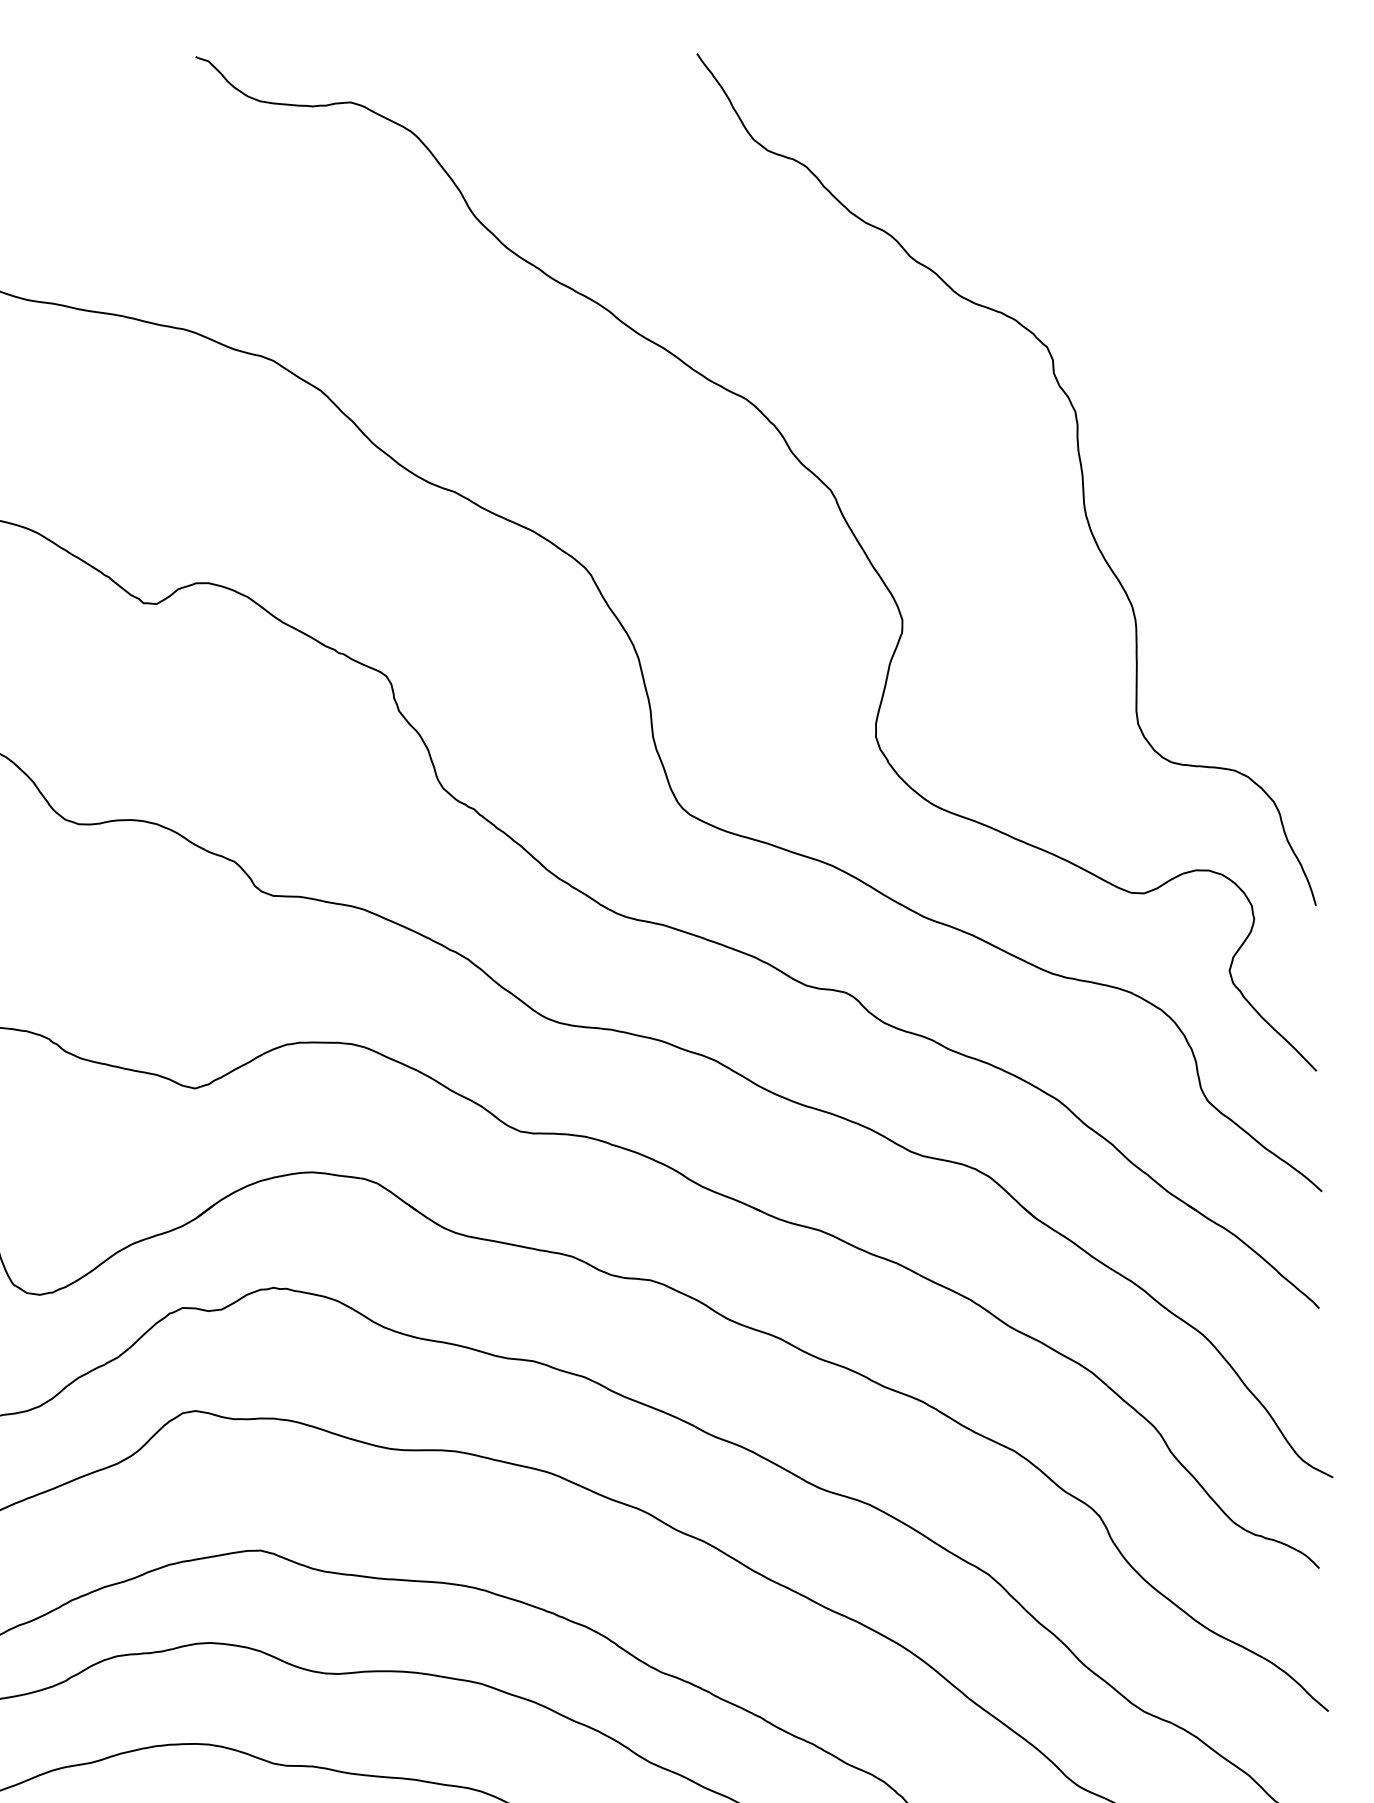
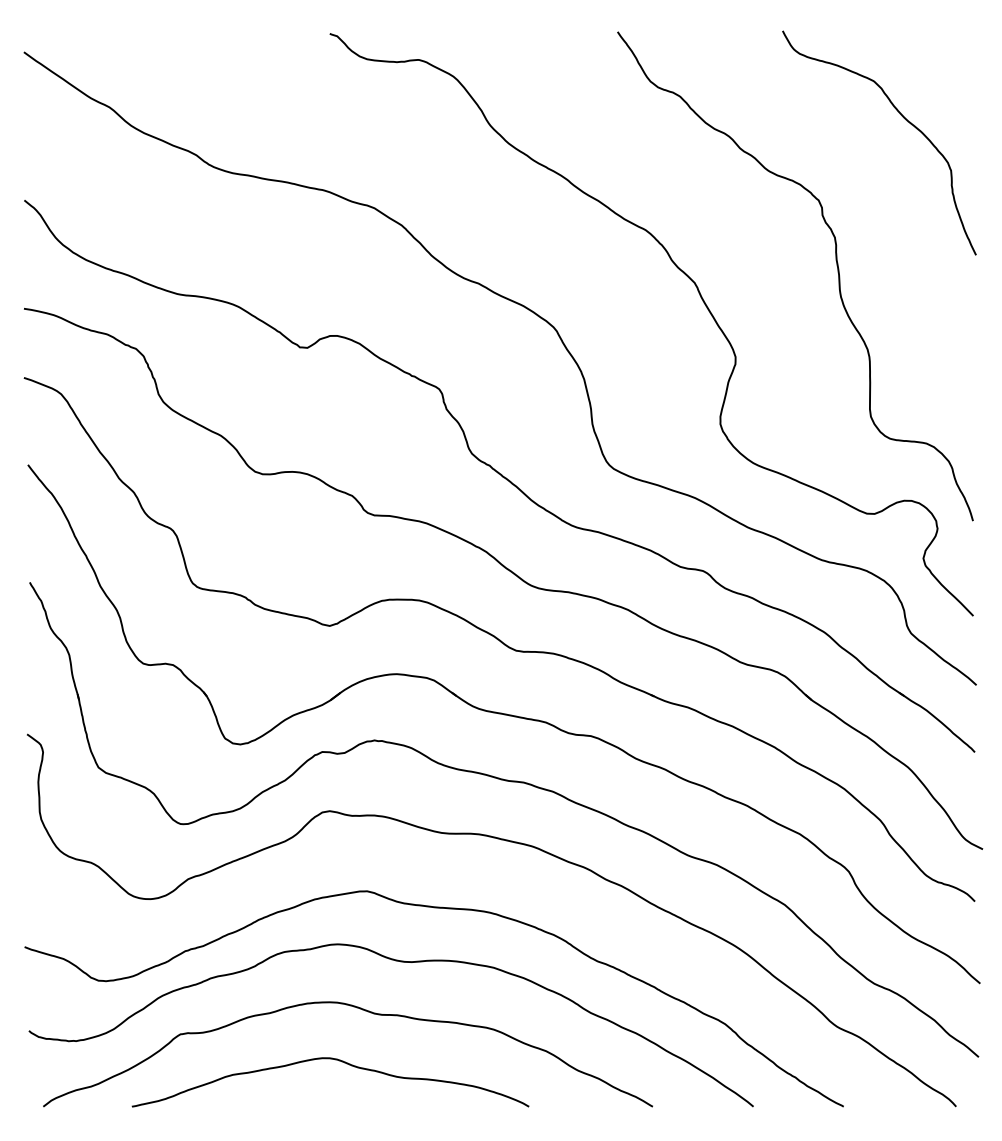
curve: (1194, 204) -> (903, 118), added

